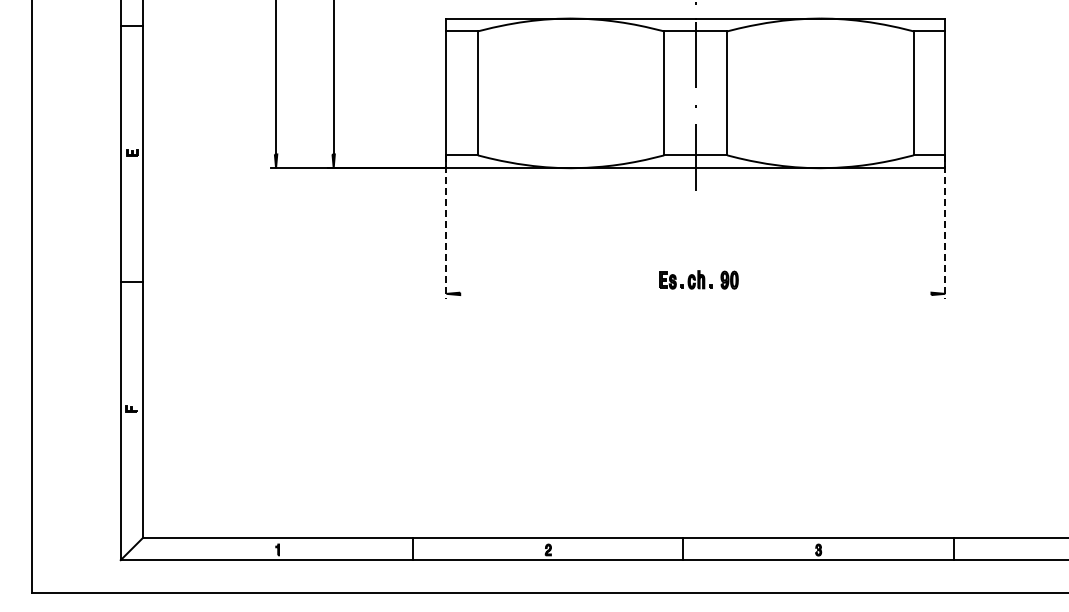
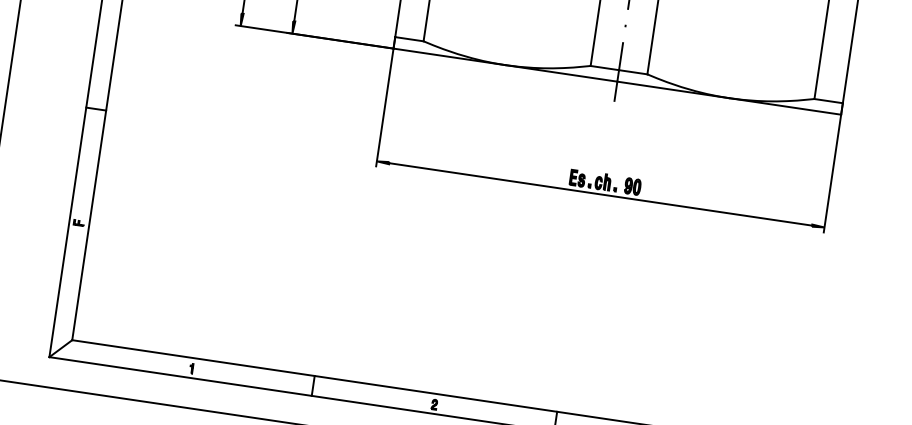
line: (446, 227) -> (385, 101), dashed -> solid
line: (945, 227) -> (833, 167), dashed -> solid
line: (695, 293) -> (600, 194), added

